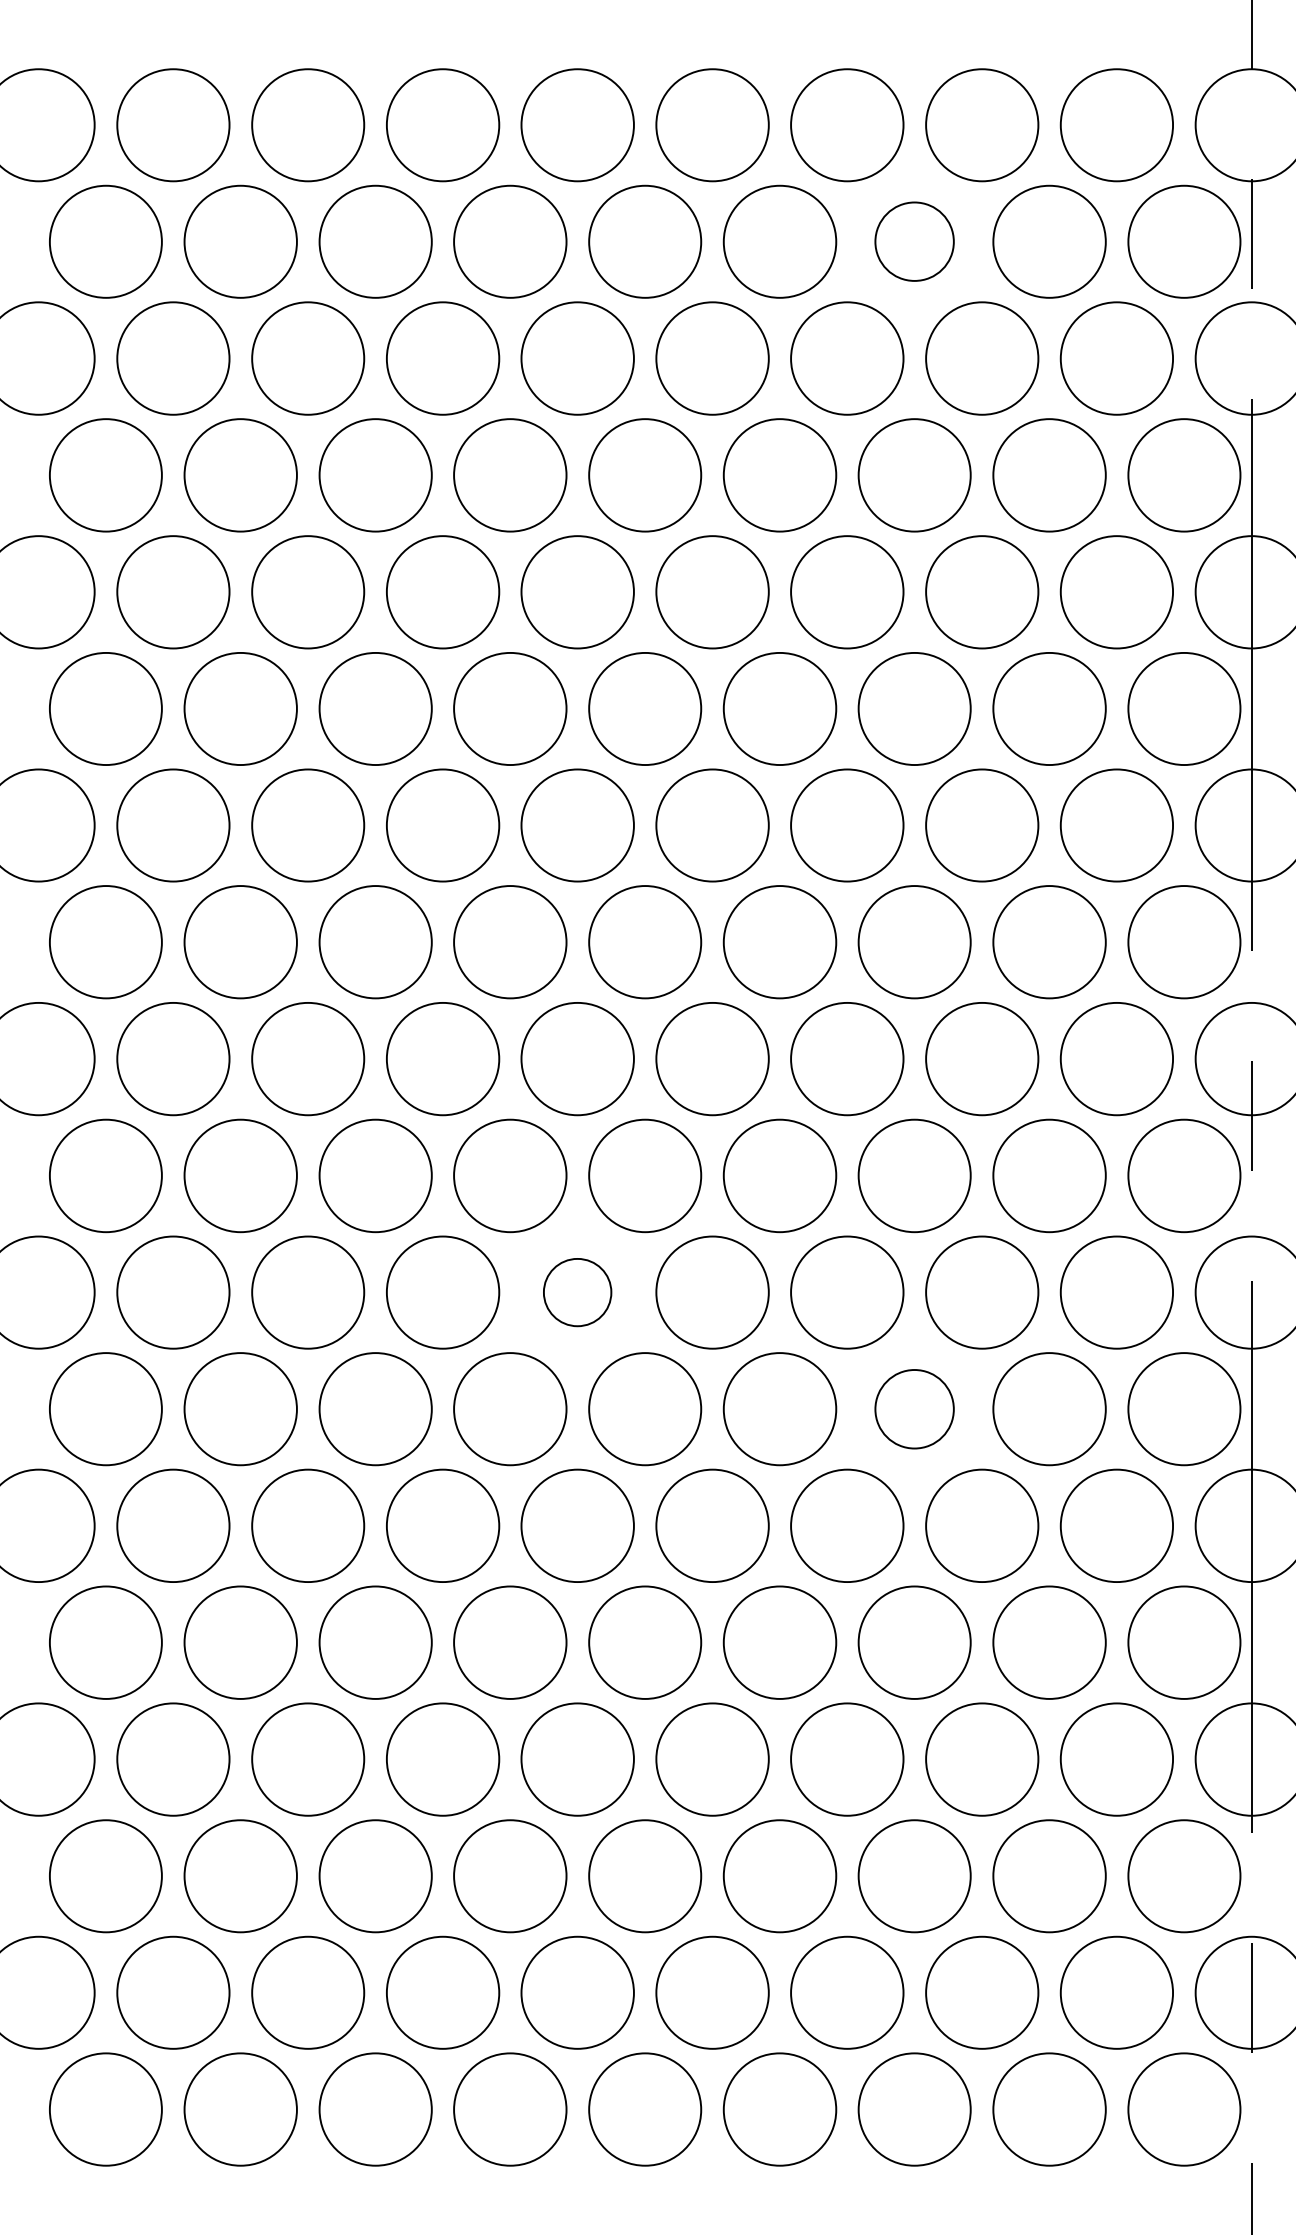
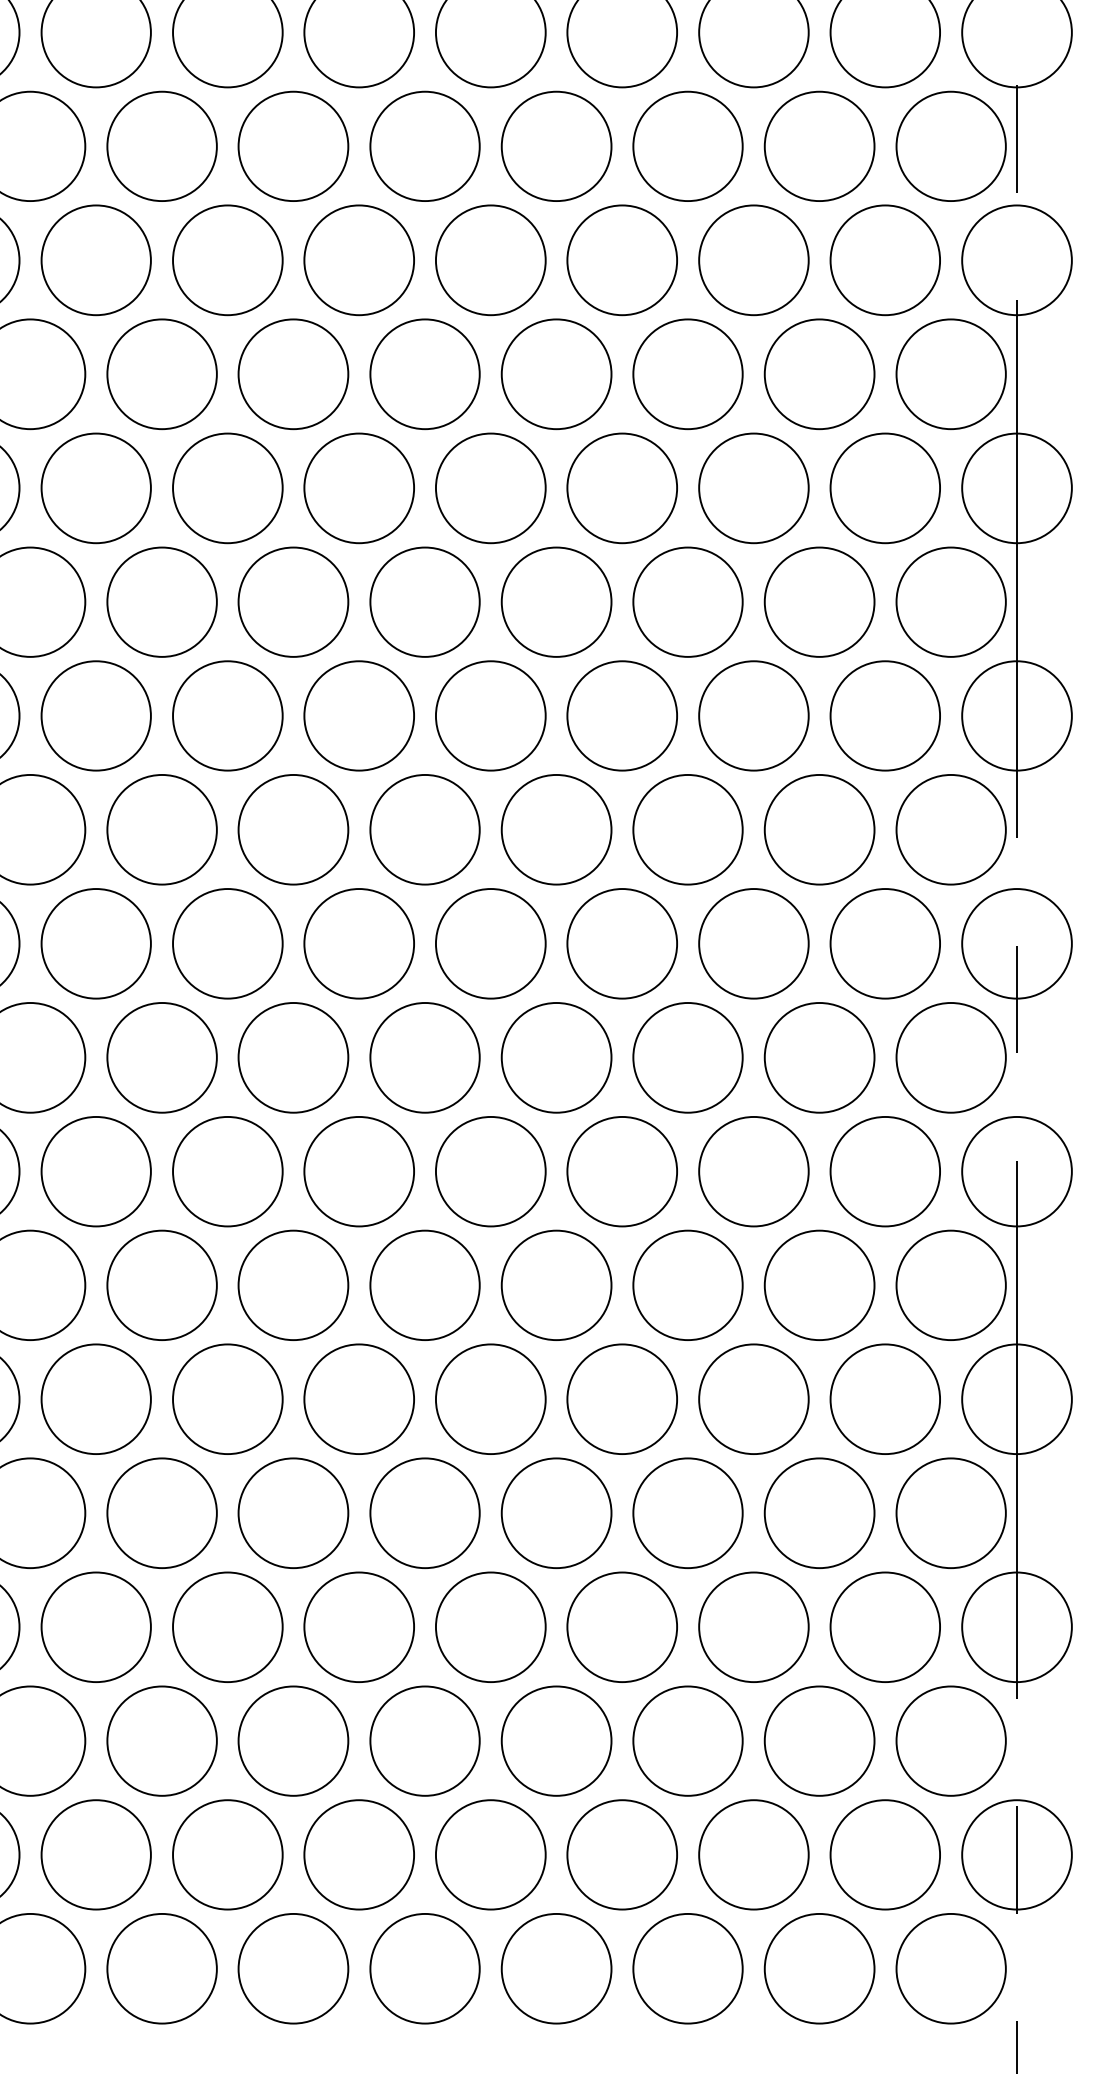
part: (914, 241) -> (687, 146), size x1.43
part: (577, 1292) -> (359, 1171), size x1.67
part: (914, 1409) -> (687, 1285), size x1.43

